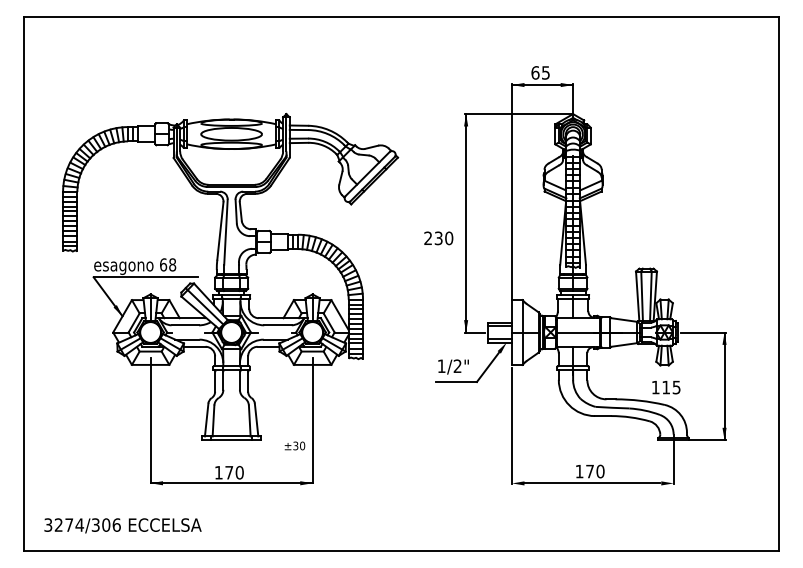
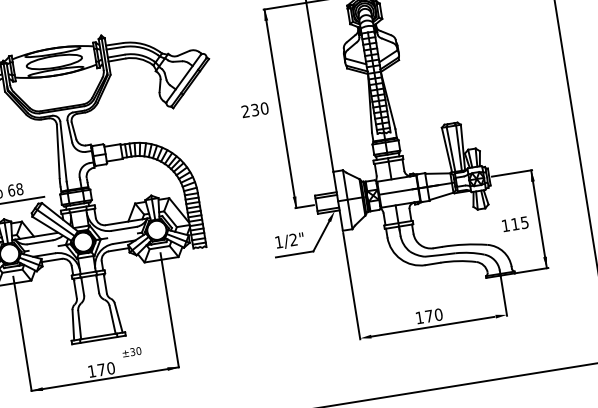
text: (438, 238) -> (254, 110), moved
text: (666, 387) -> (515, 224), moved
text: (294, 445) -> (131, 351), moved

